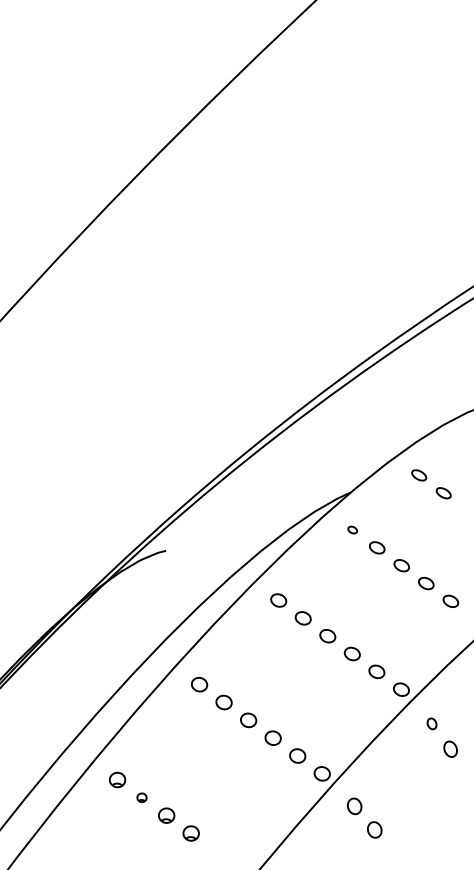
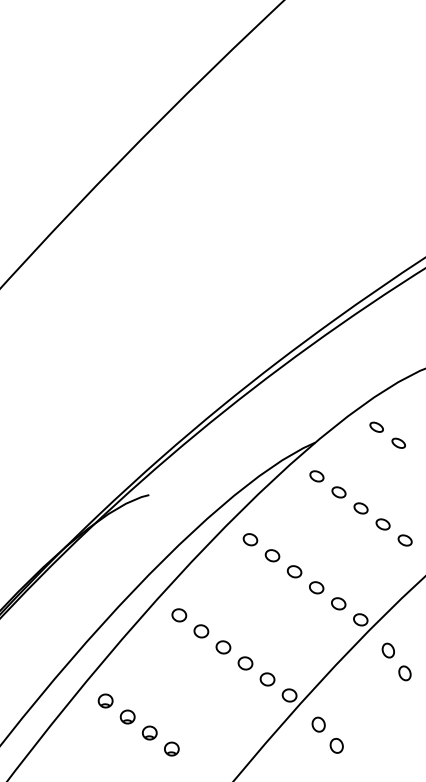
part: (352, 530) -> (316, 476), size x1.67
part: (431, 723) -> (387, 650), size x1.43
part: (141, 797) -> (127, 716), size x1.67

